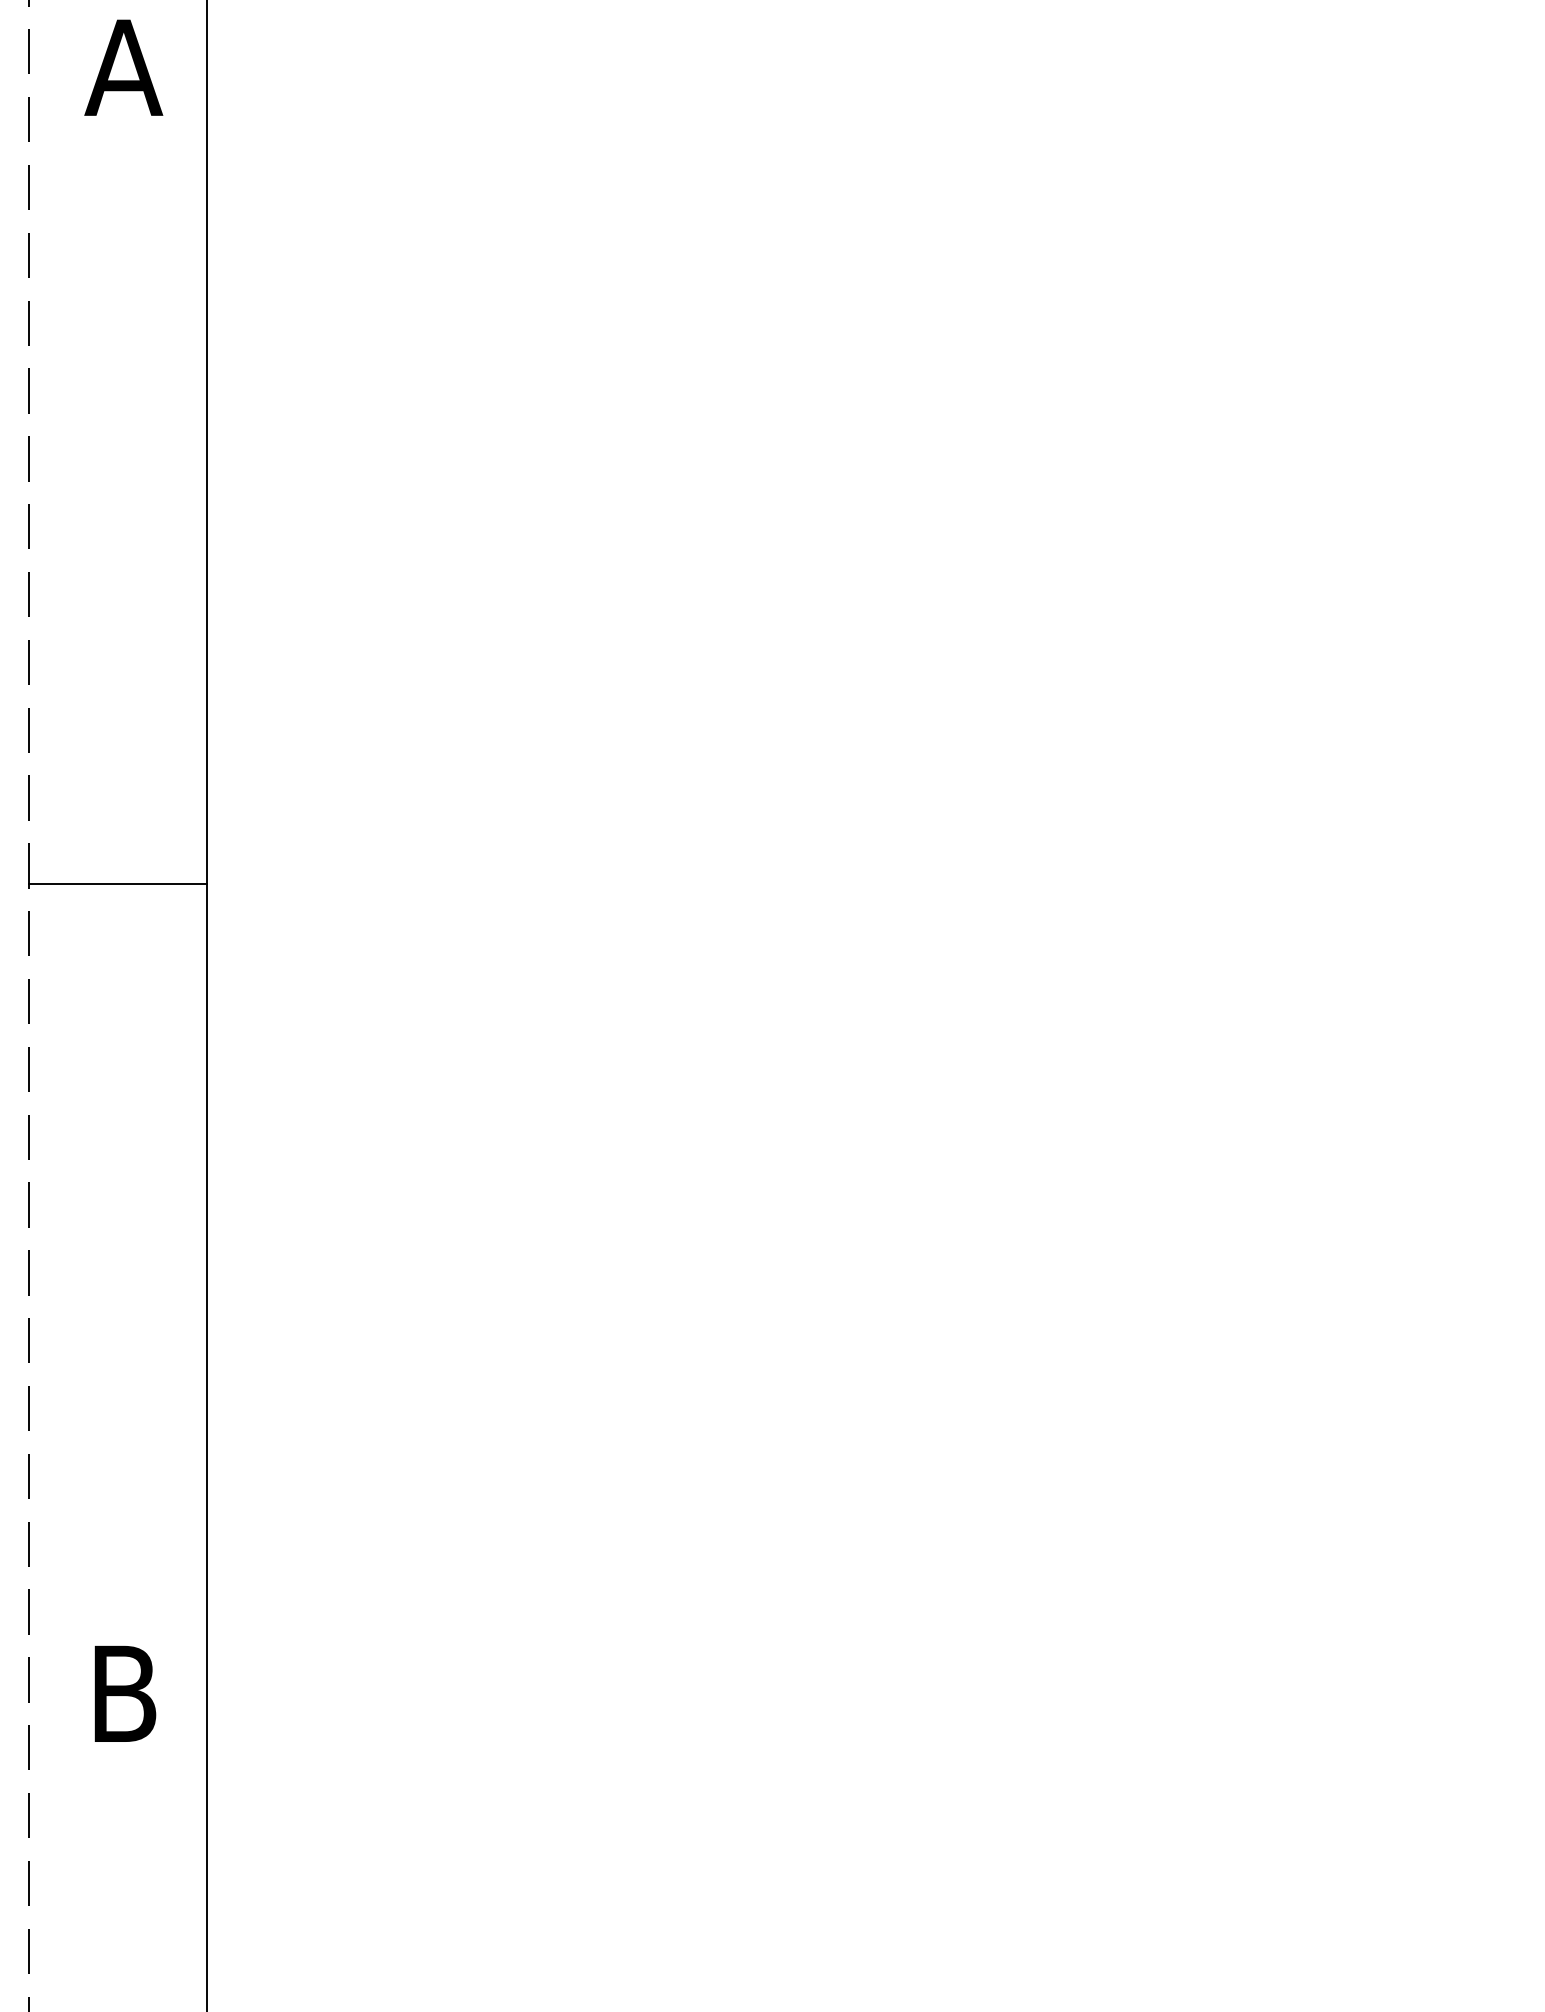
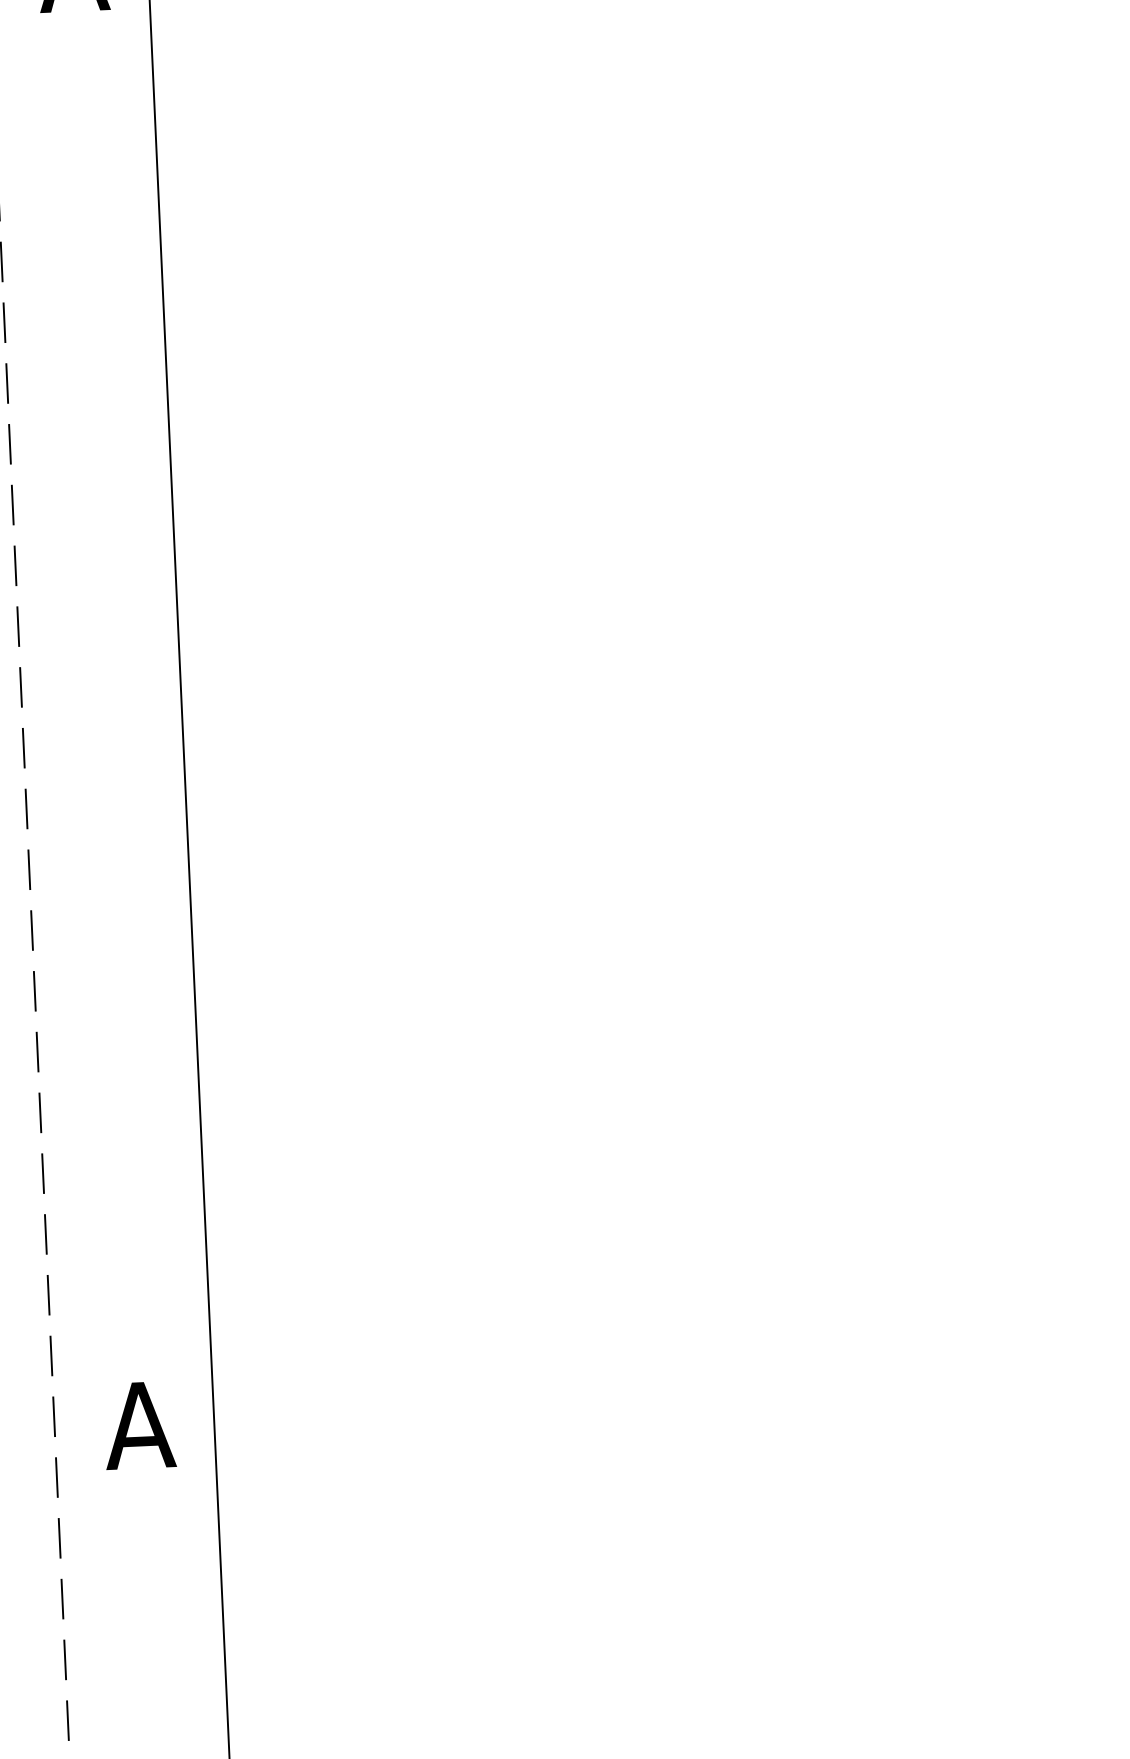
line: (117, 883) -> (101, 699), removed
text: (123, 1693) -> (139, 1425), B -> A

